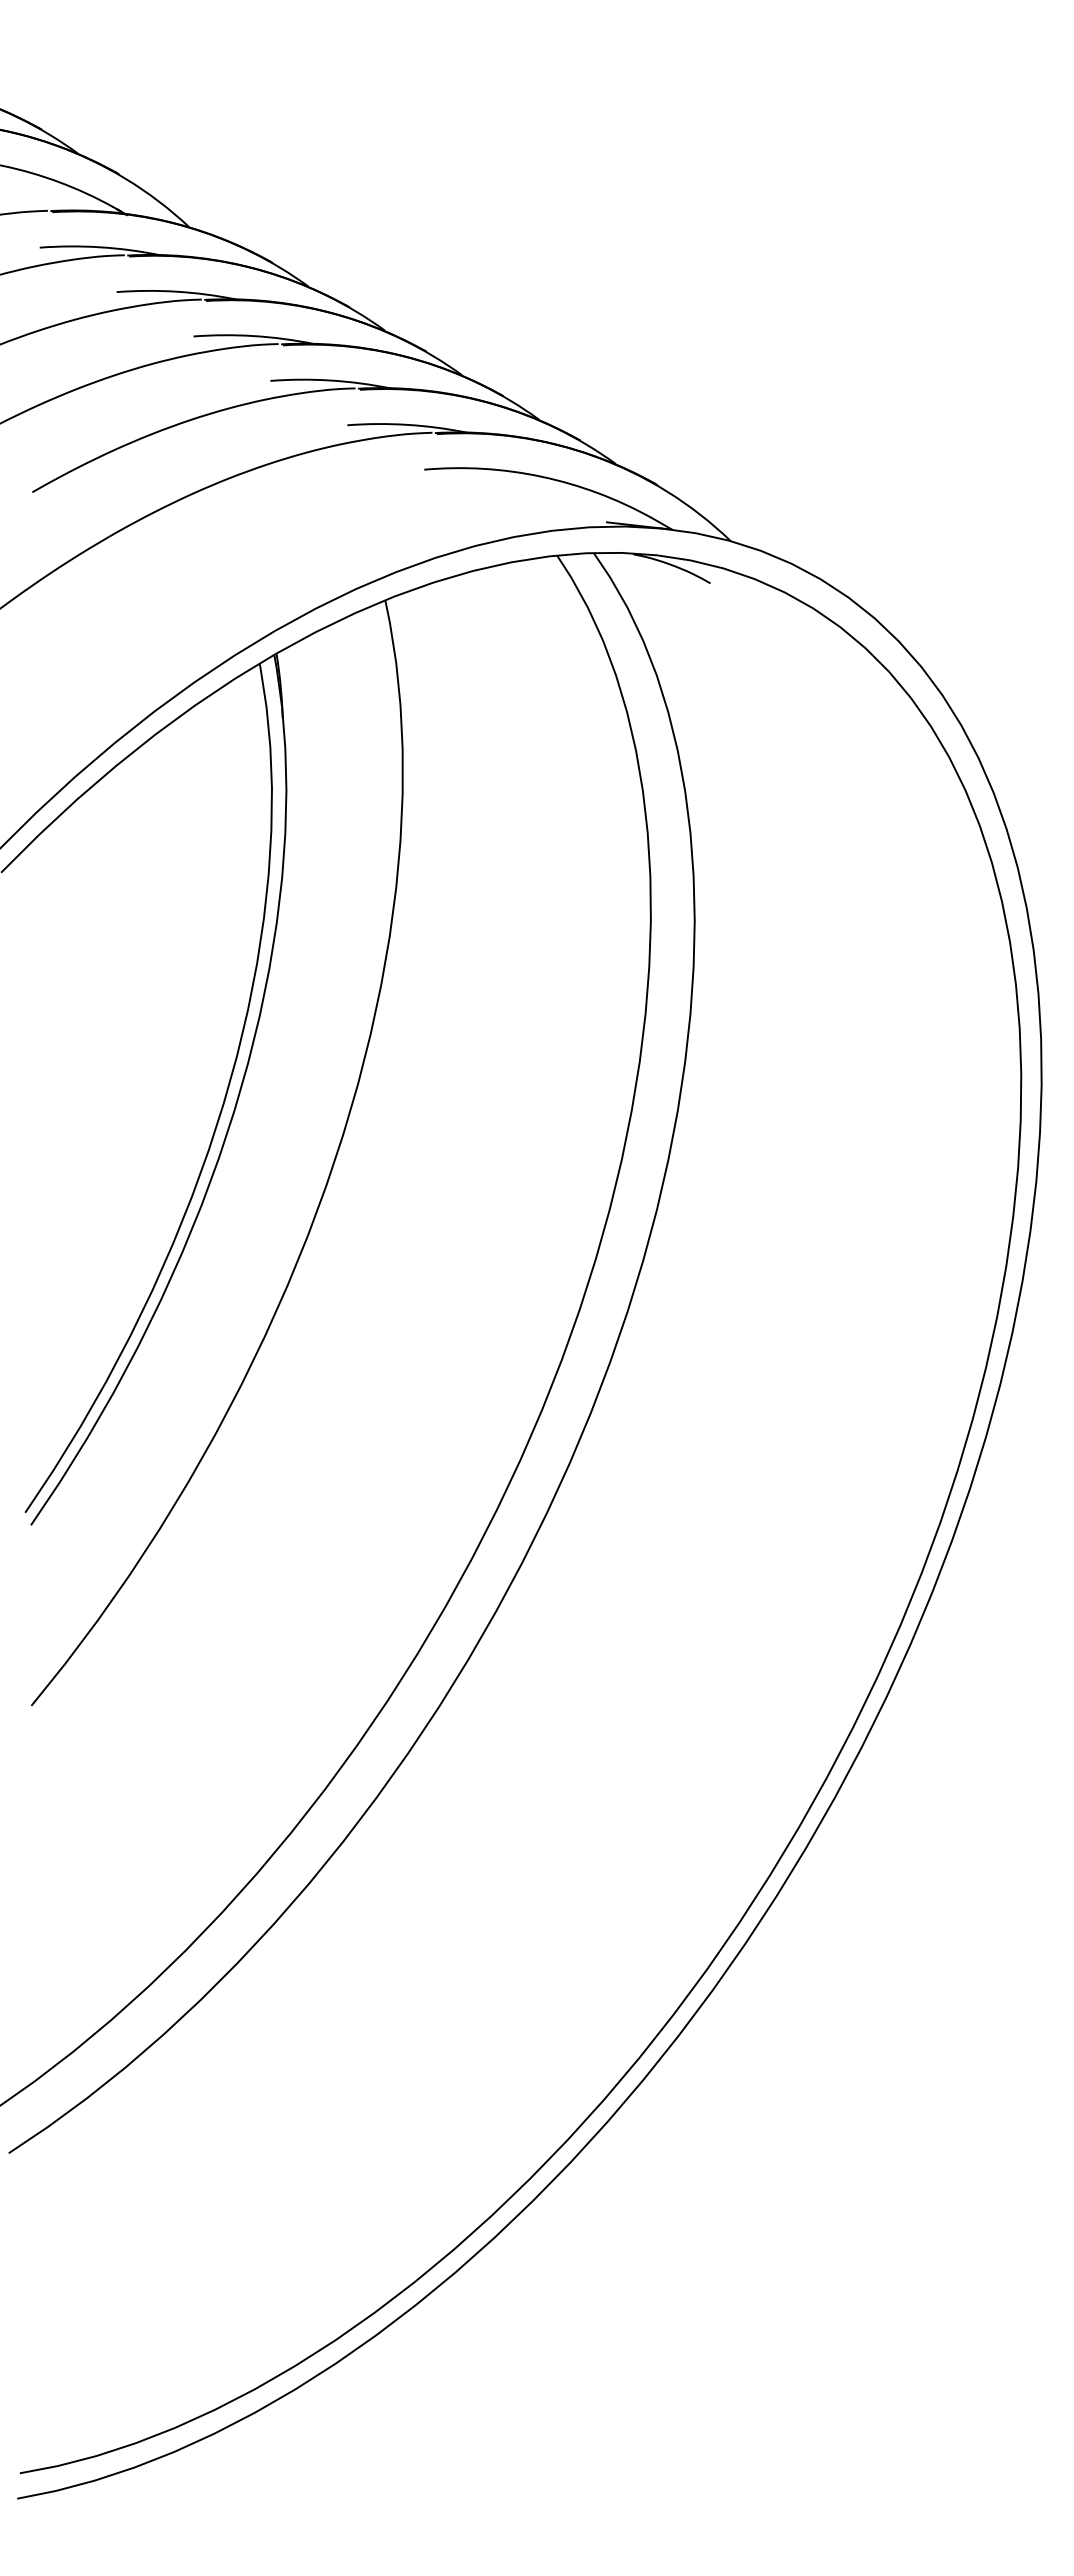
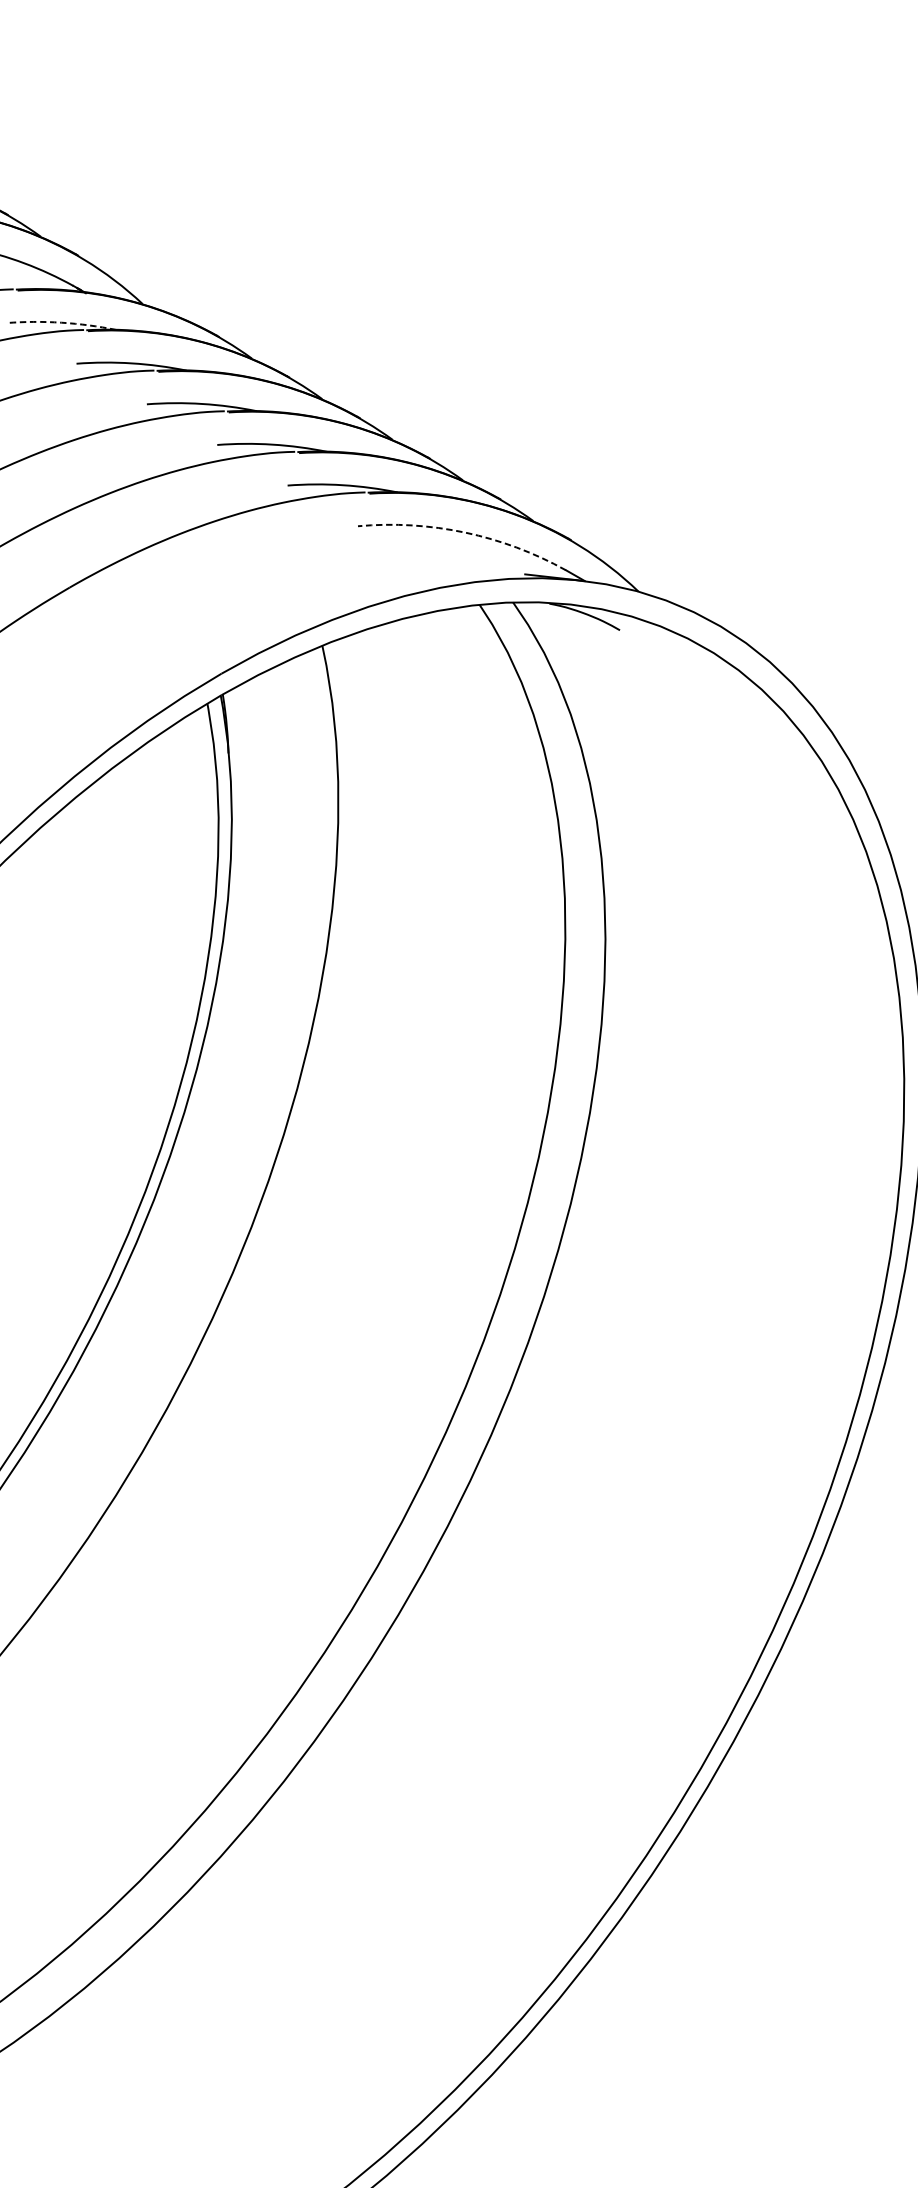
arc: (100, 247) -> (61, 322), solid -> dashed
arc: (541, 476) -> (465, 532), solid -> dashed

